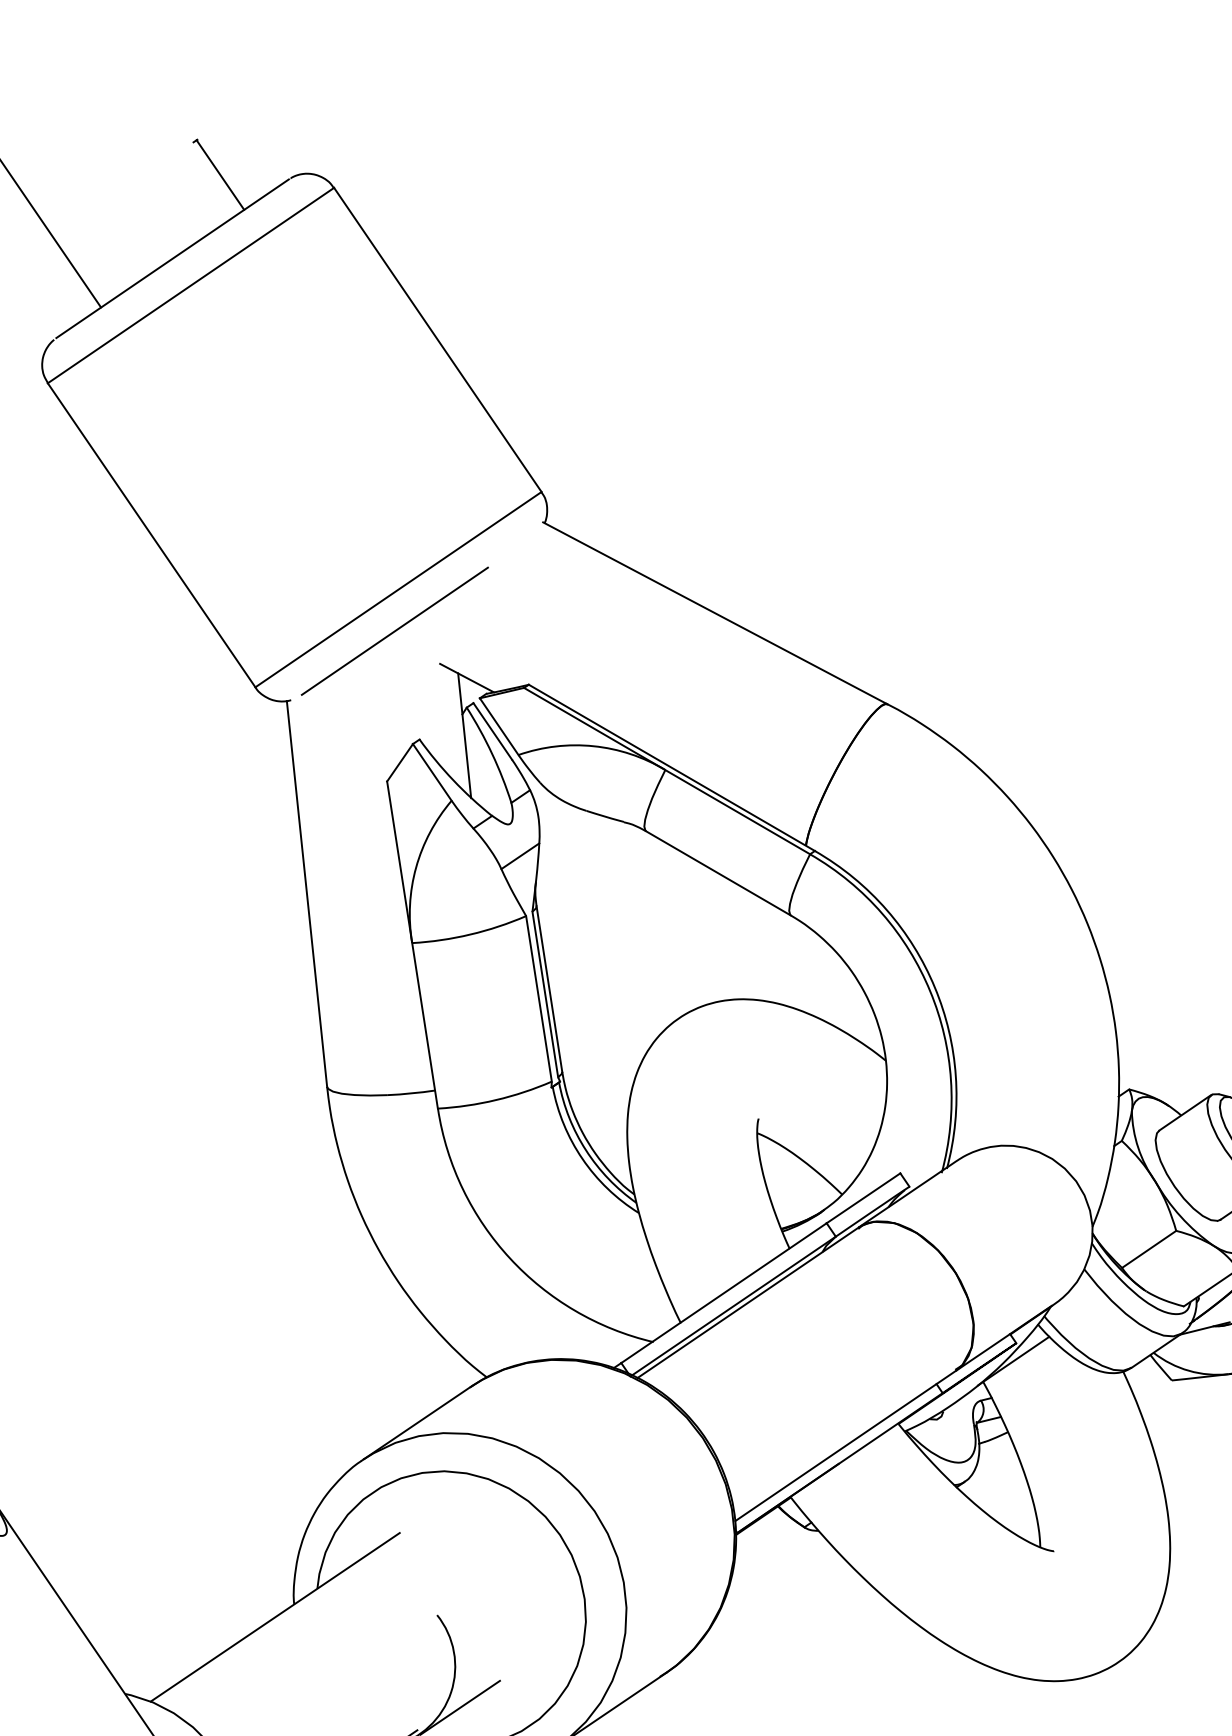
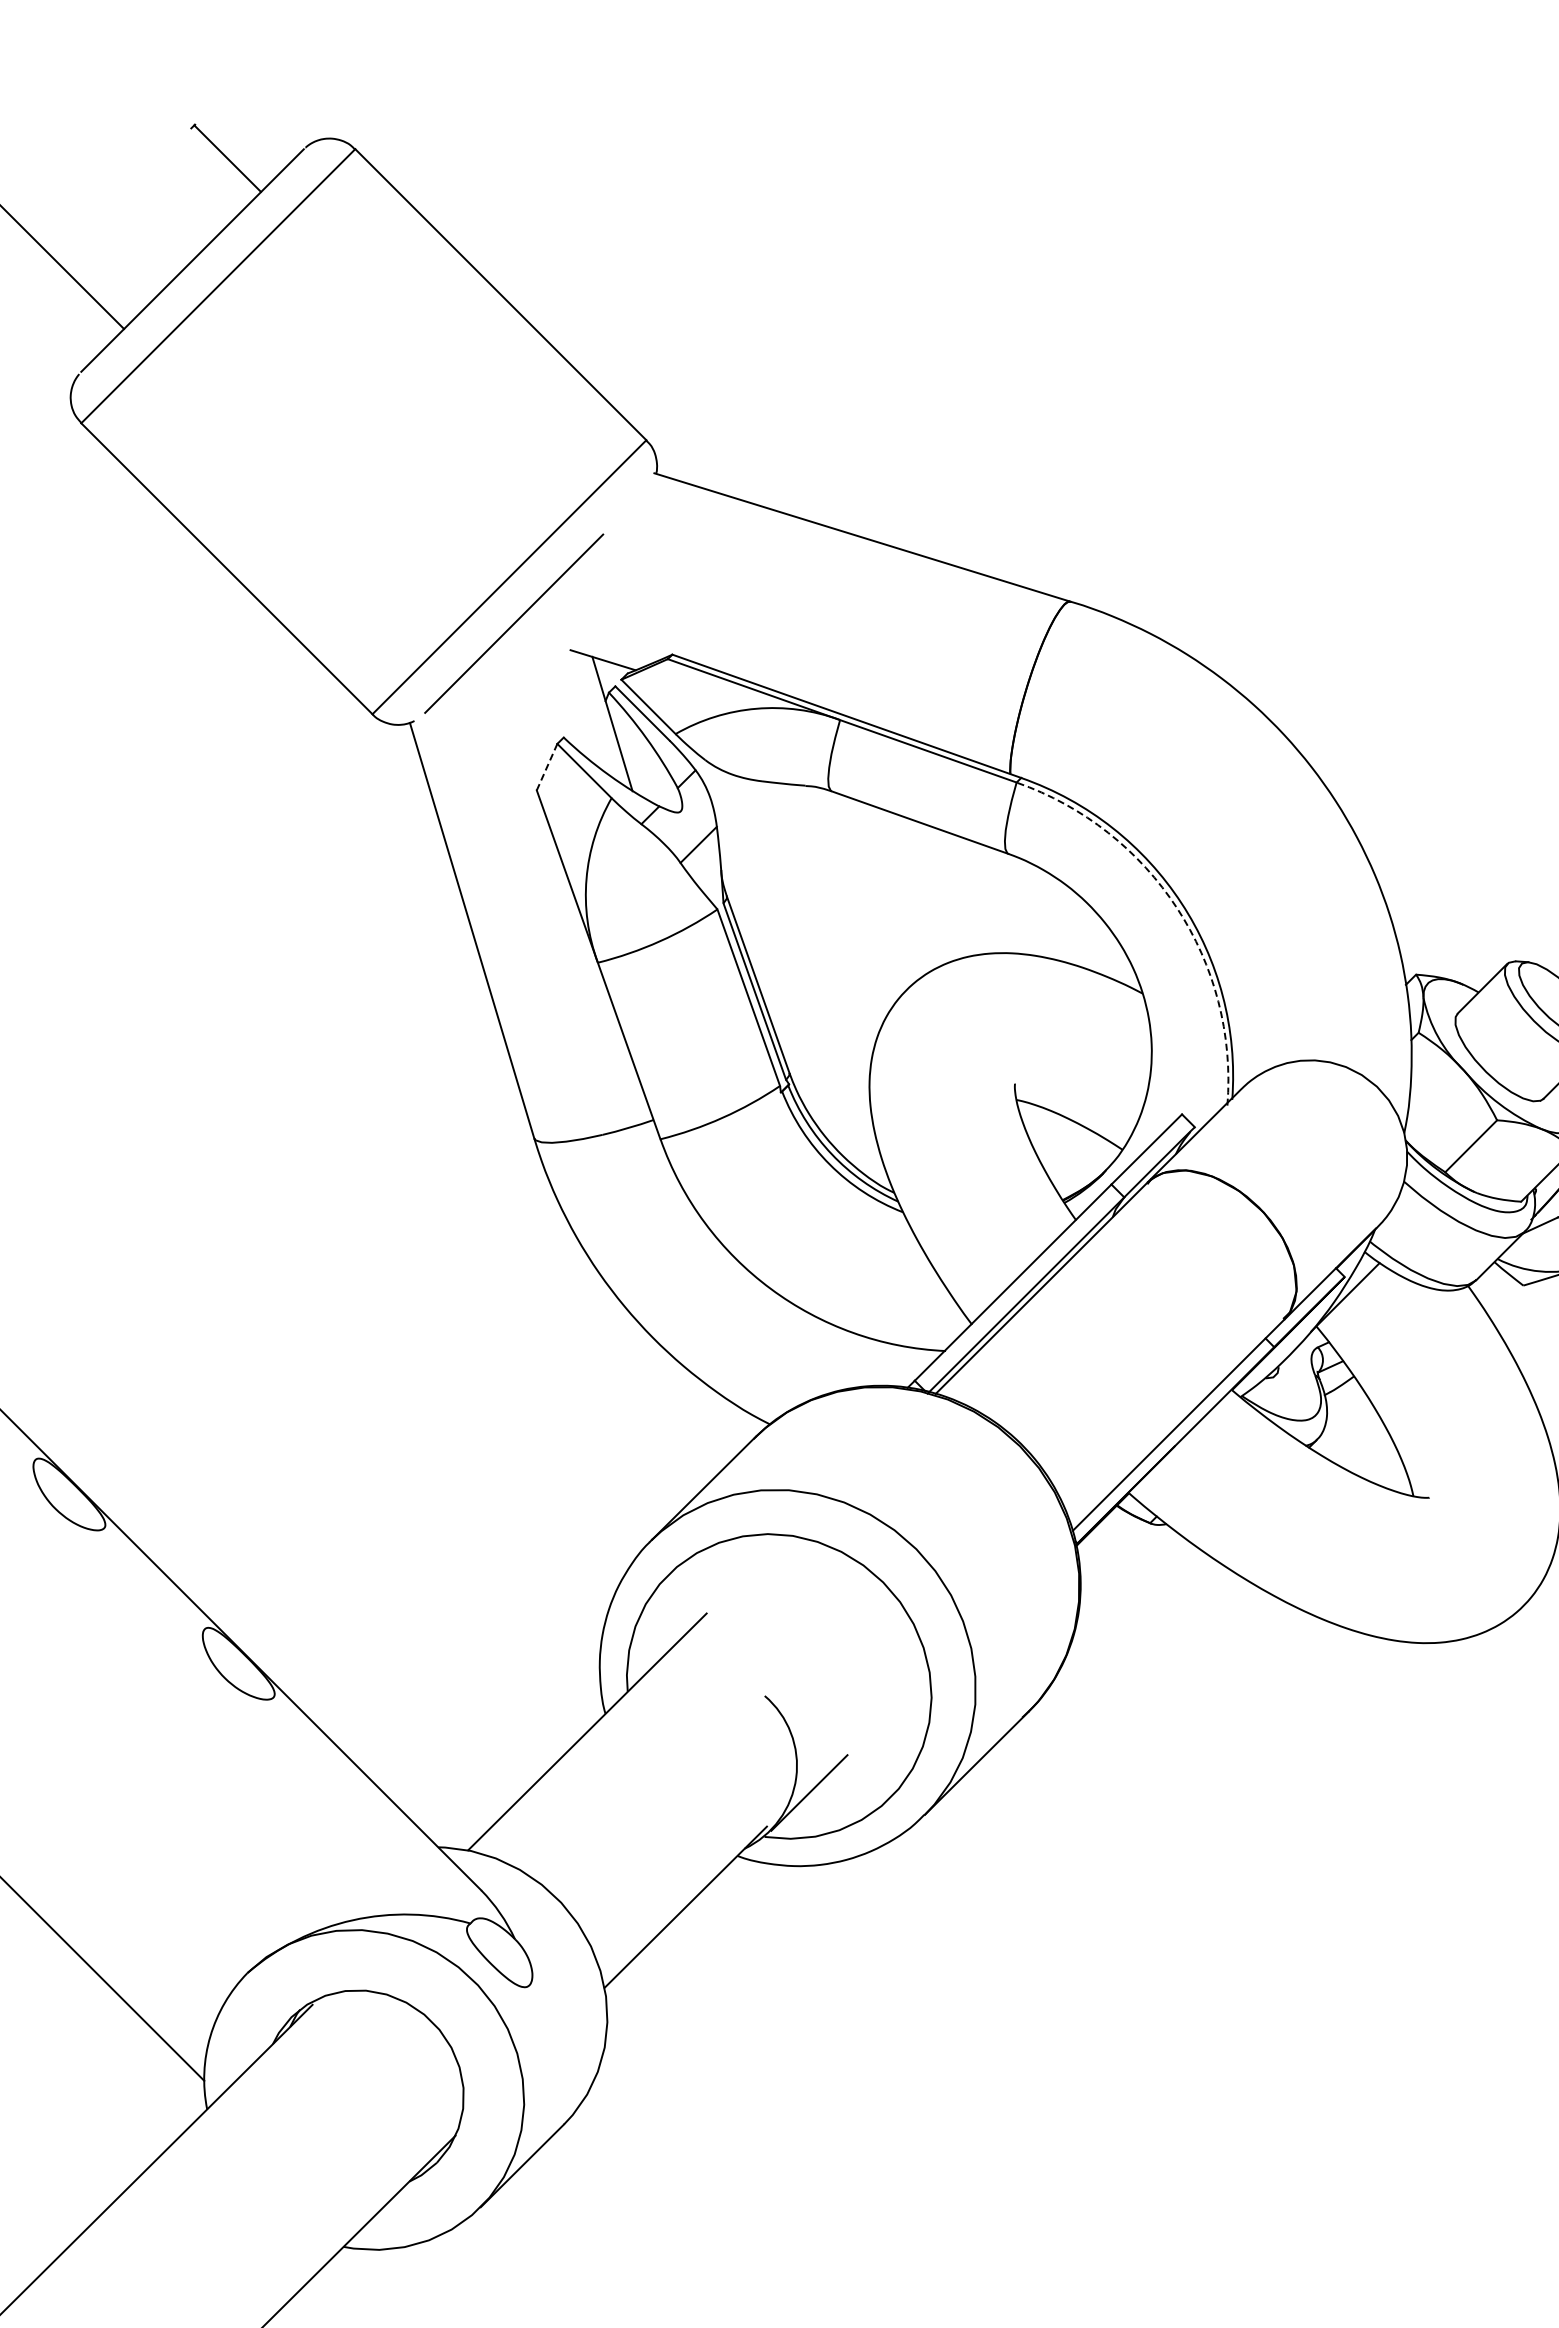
line: (399, 762) -> (546, 767), solid -> dashed
arc: (930, 991) -> (1177, 908), solid -> dashed

